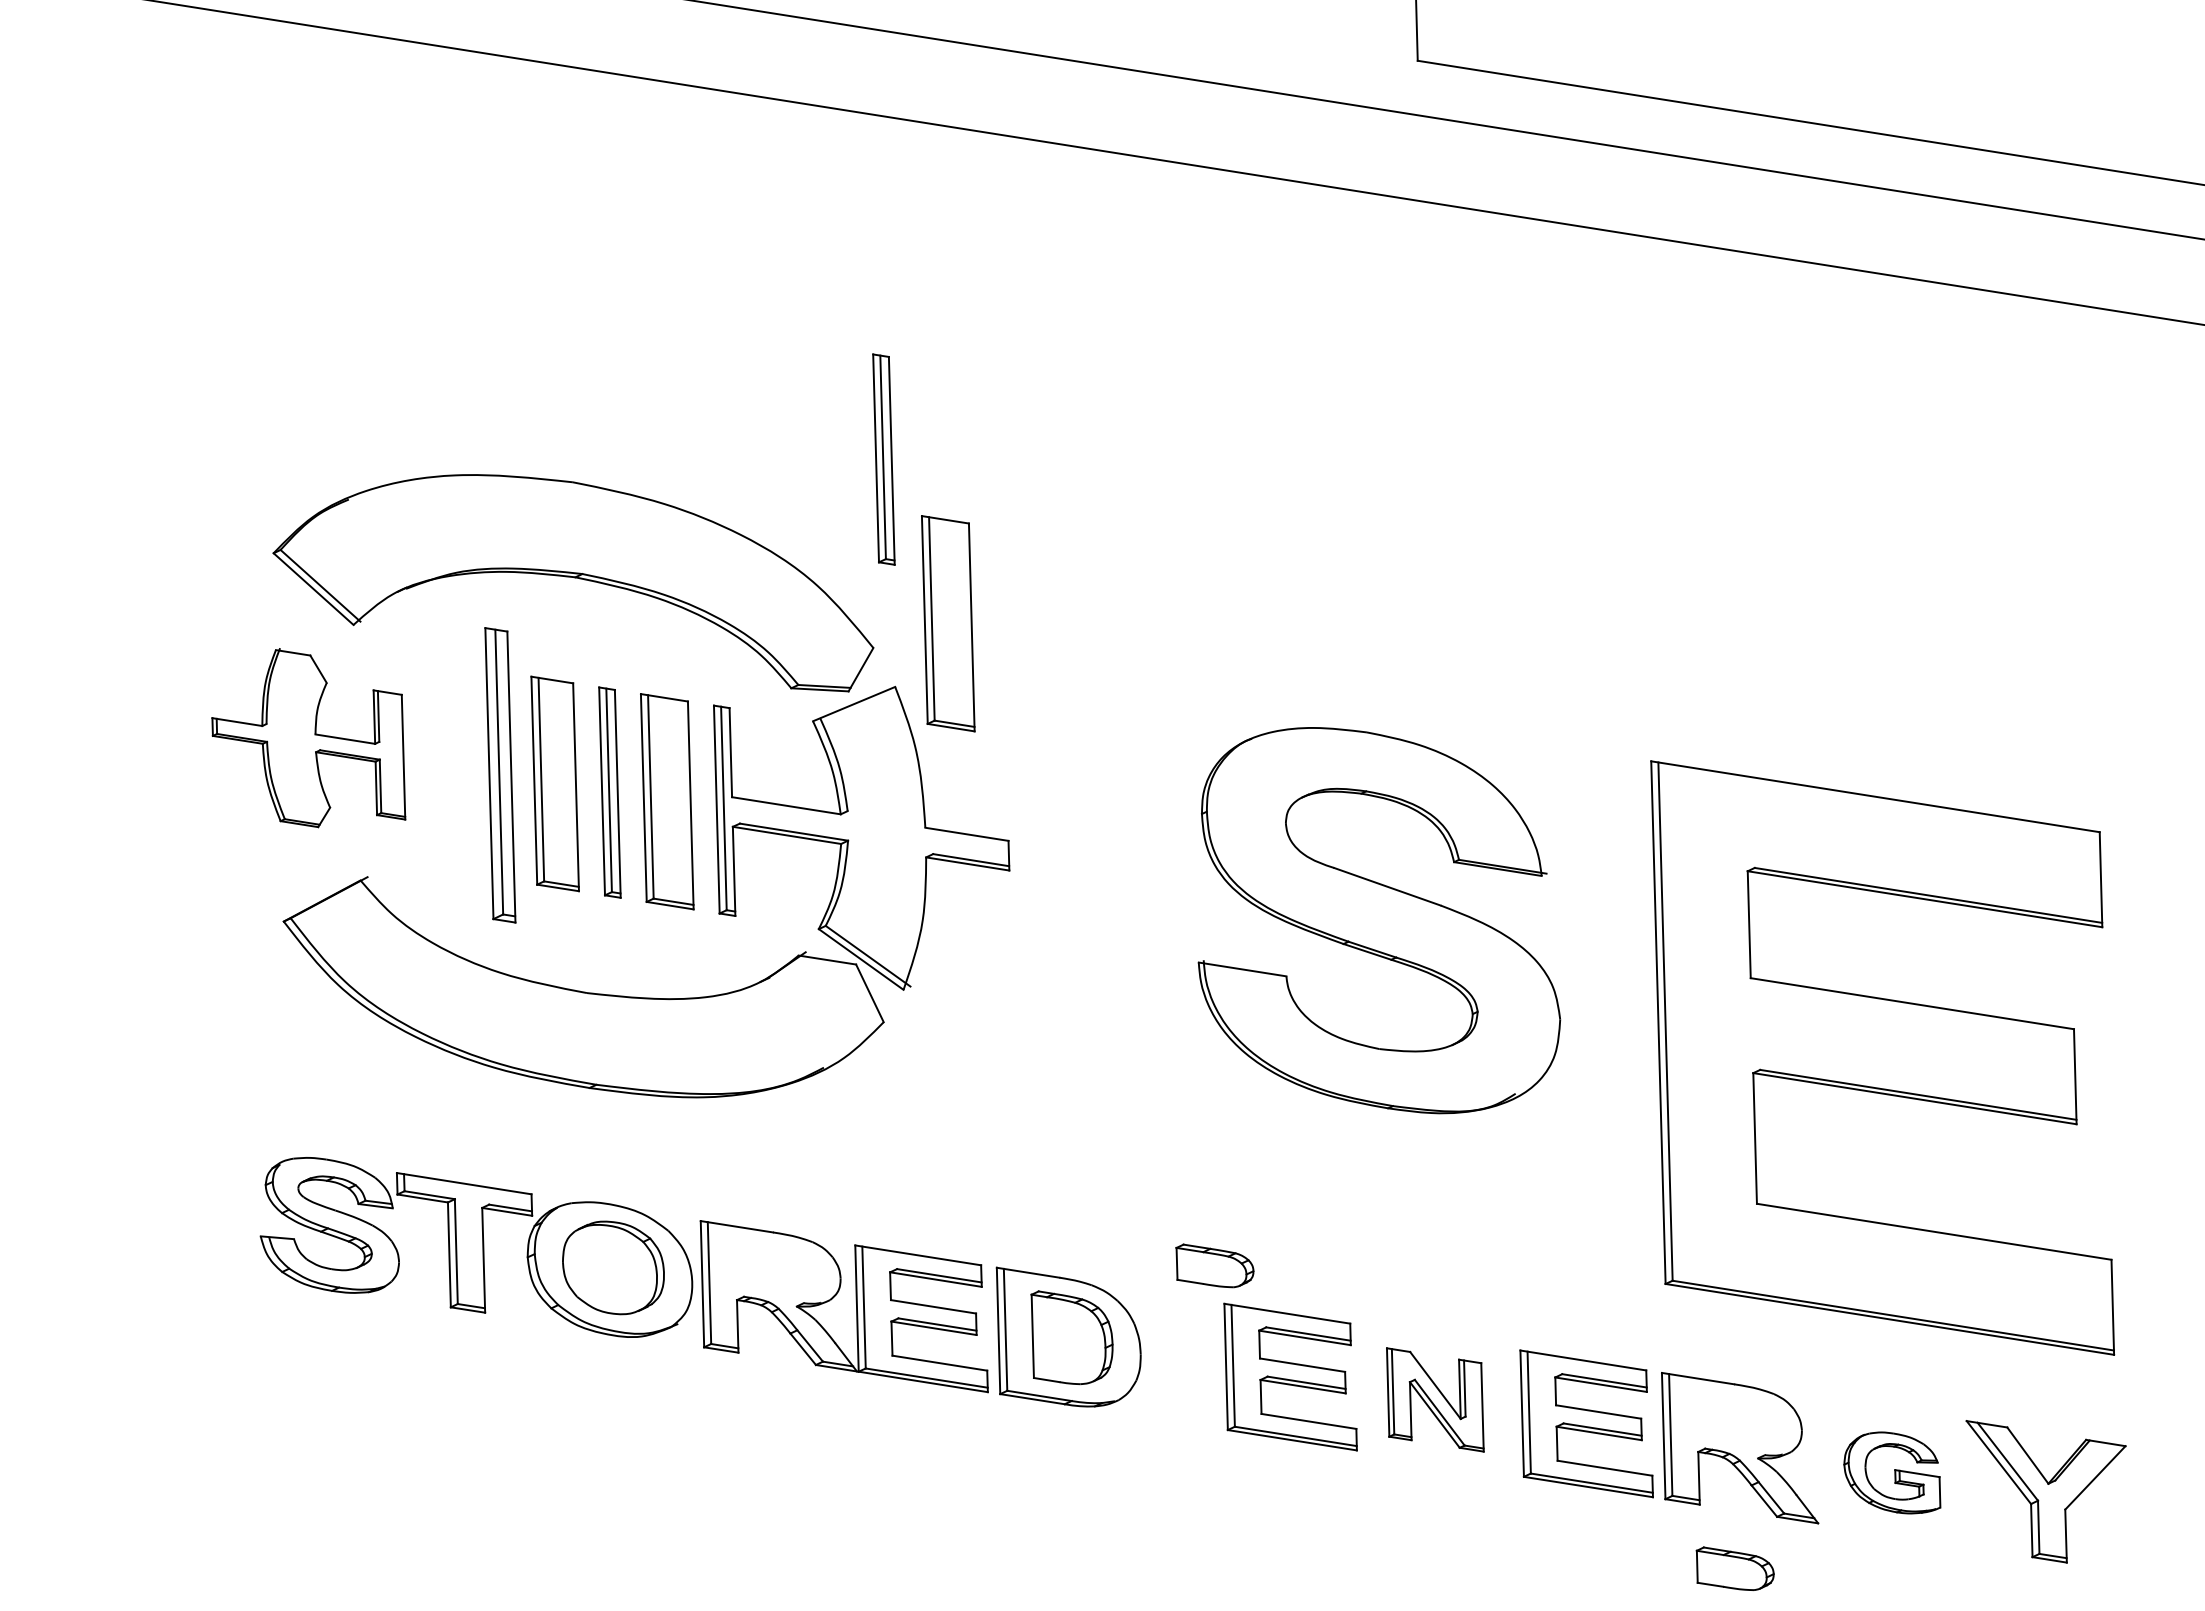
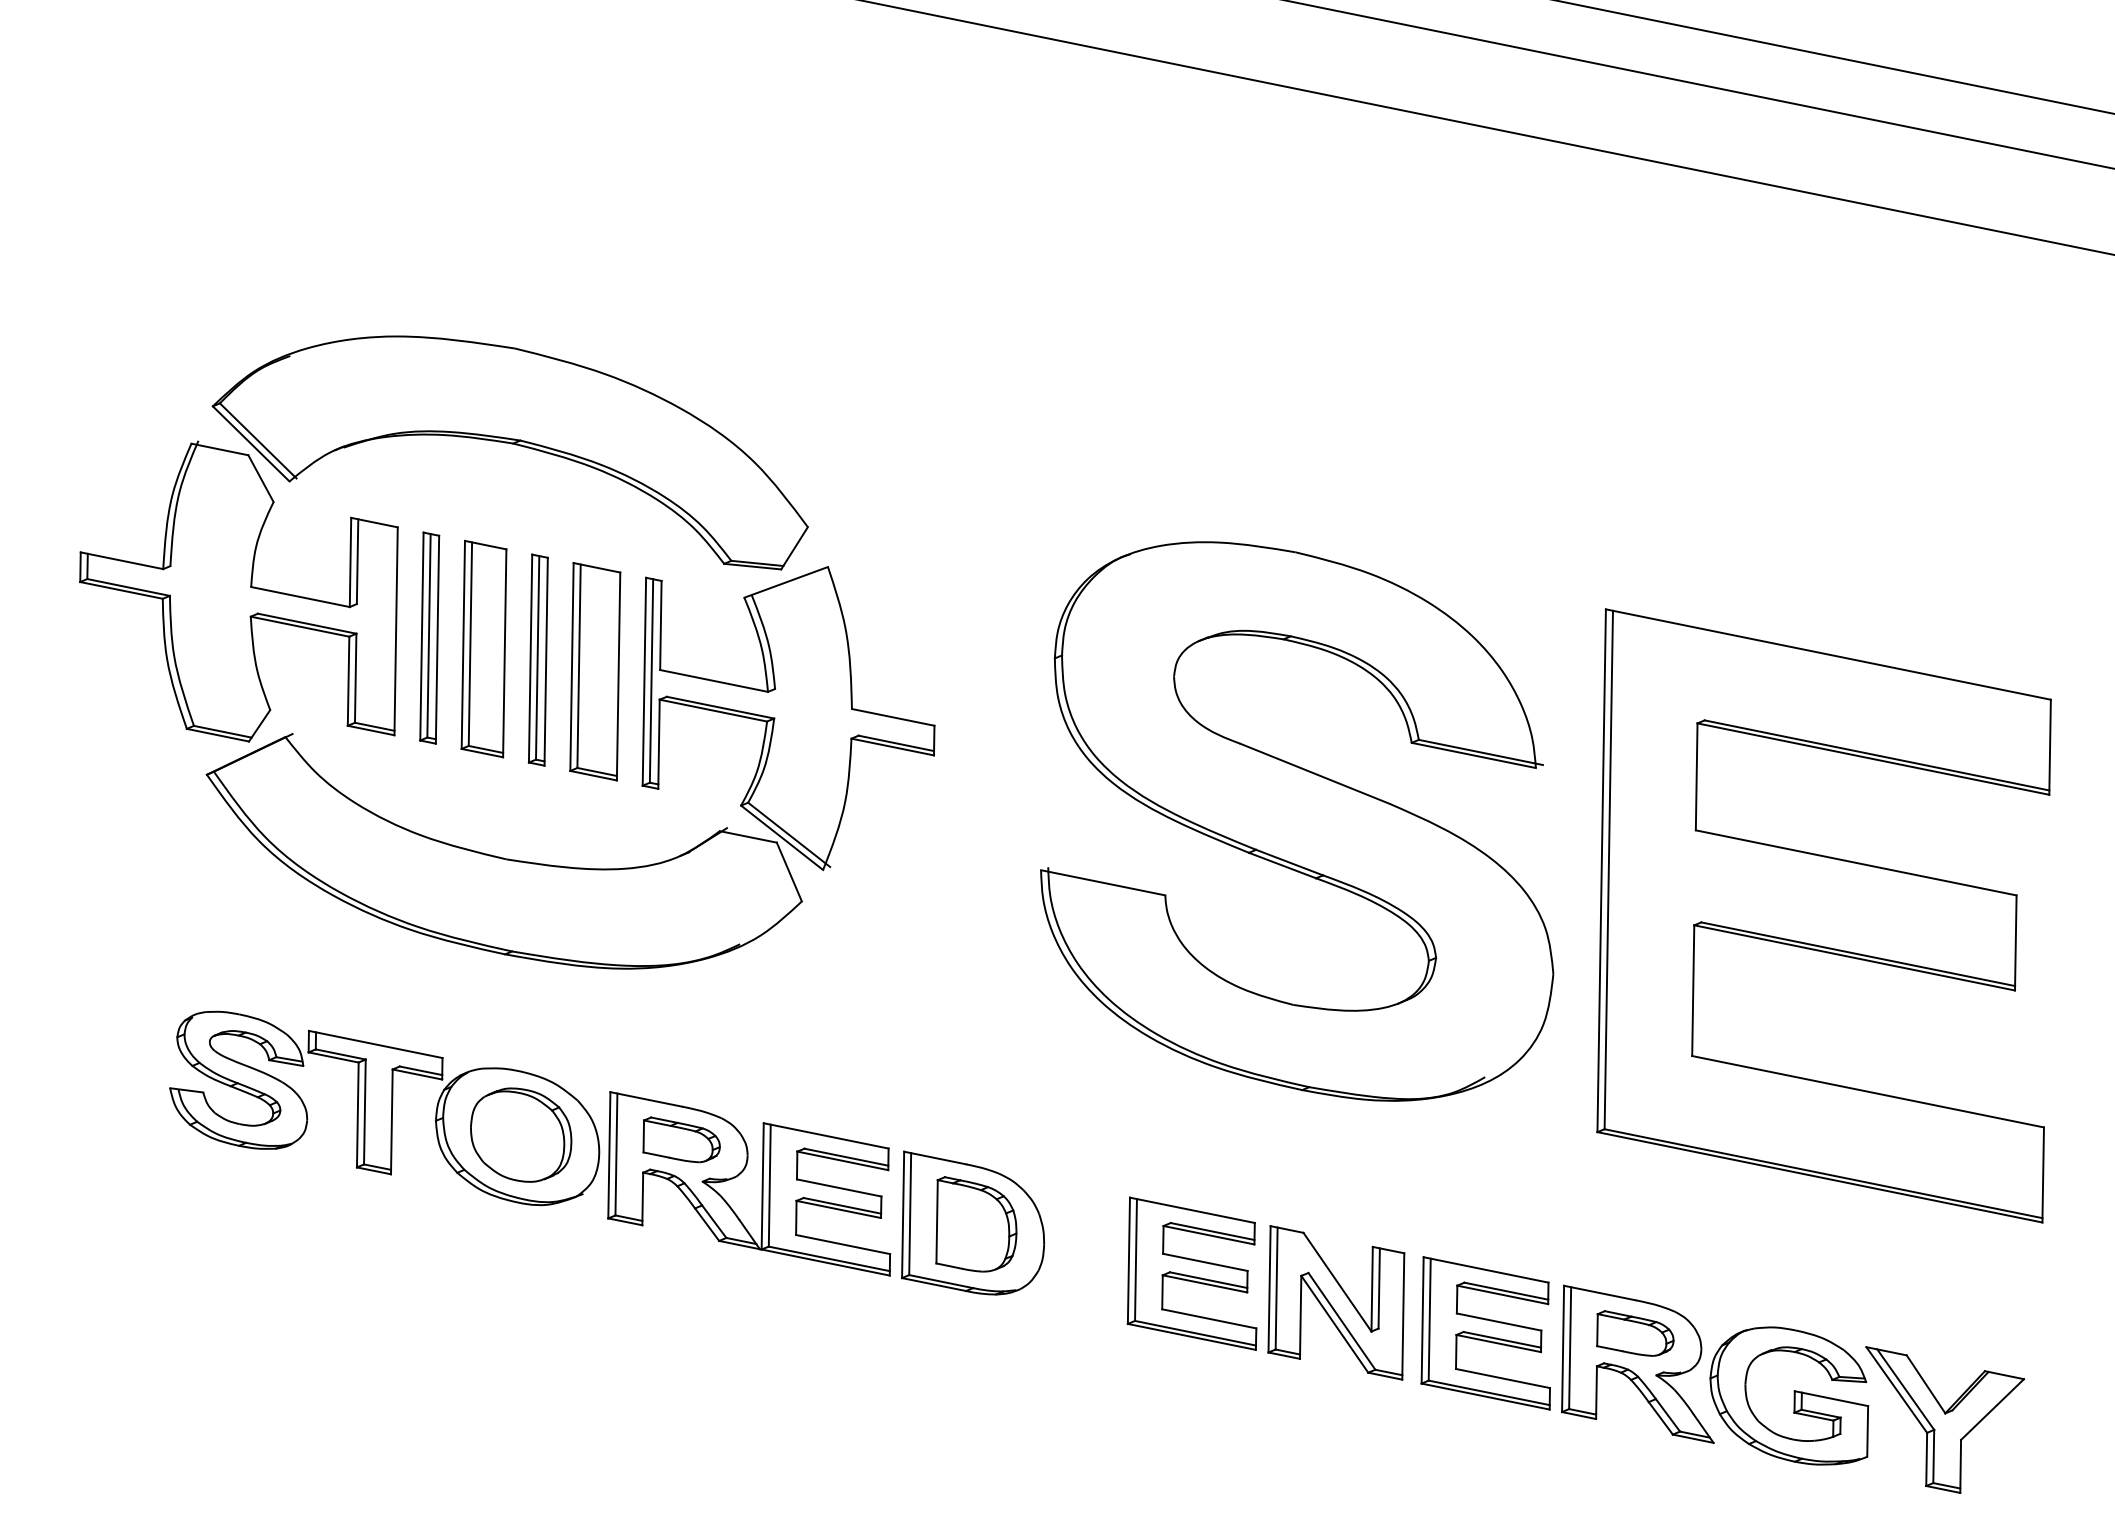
part: (883, 459) -> (826, 339), removed
part: (948, 623) -> (883, 505), removed
part: (308, 737) -> (239, 591), size x1.67
part: (500, 775) -> (429, 638), size x0.71
part: (1379, 920) -> (1301, 821), size x1.43
part: (1882, 1057) -> (1824, 915), moved
part: (1214, 1265) -> (681, 1139), moved
part: (1435, 1399) -> (1336, 1302), size x1.43
part: (1892, 1472) -> (1790, 1395), size x1.67
part: (1734, 1568) -> (1634, 1333), moved

